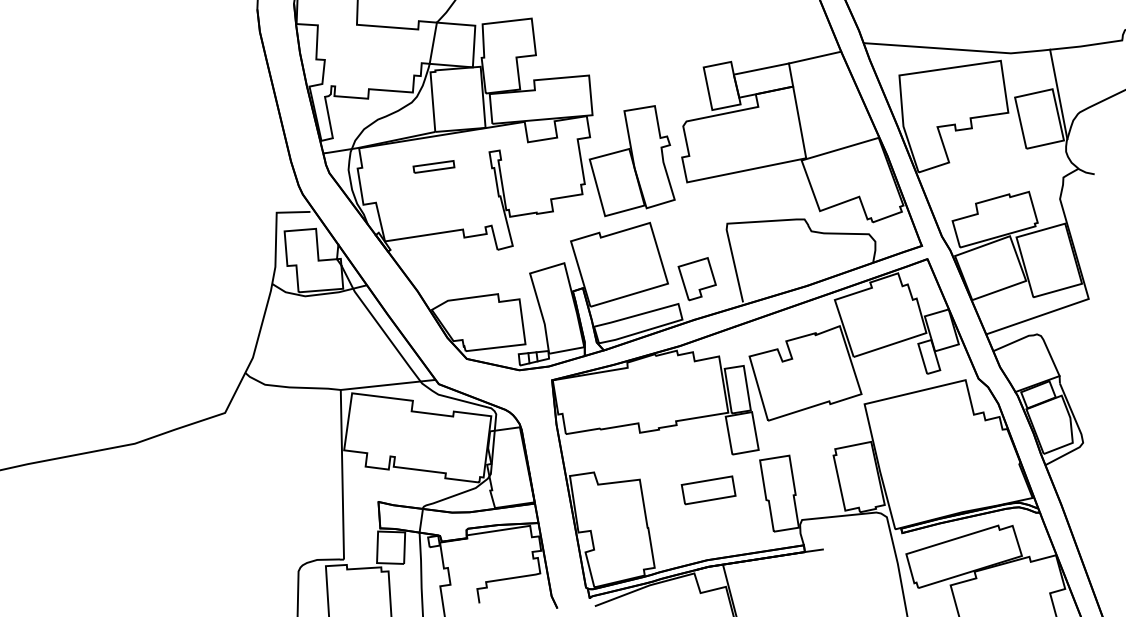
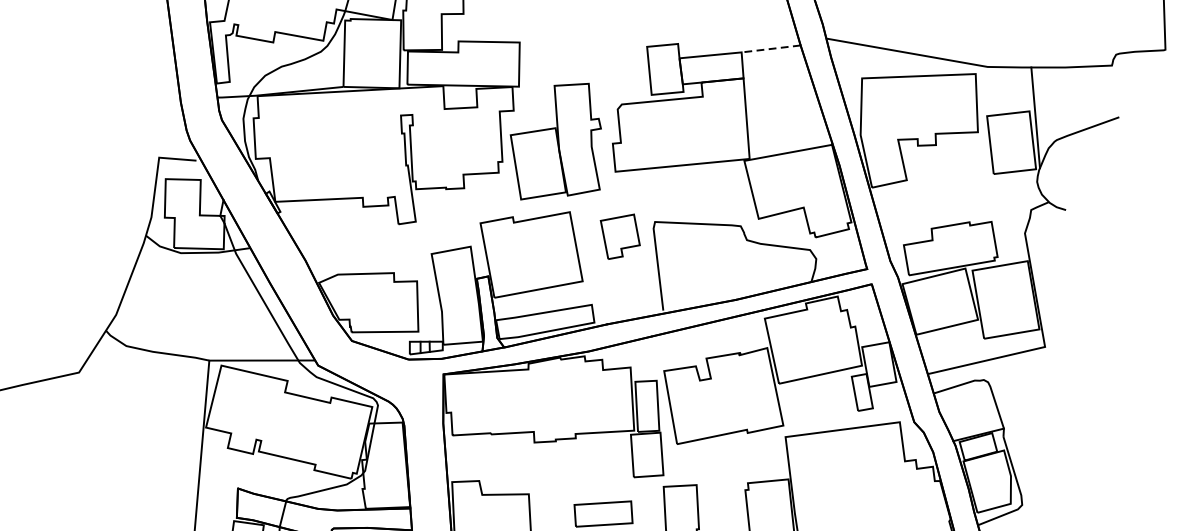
line: (815, 57) -> (771, 48), solid -> dashed
part: (433, 166) -> (337, 124), removed
part: (696, 279) -> (619, 236), moved

